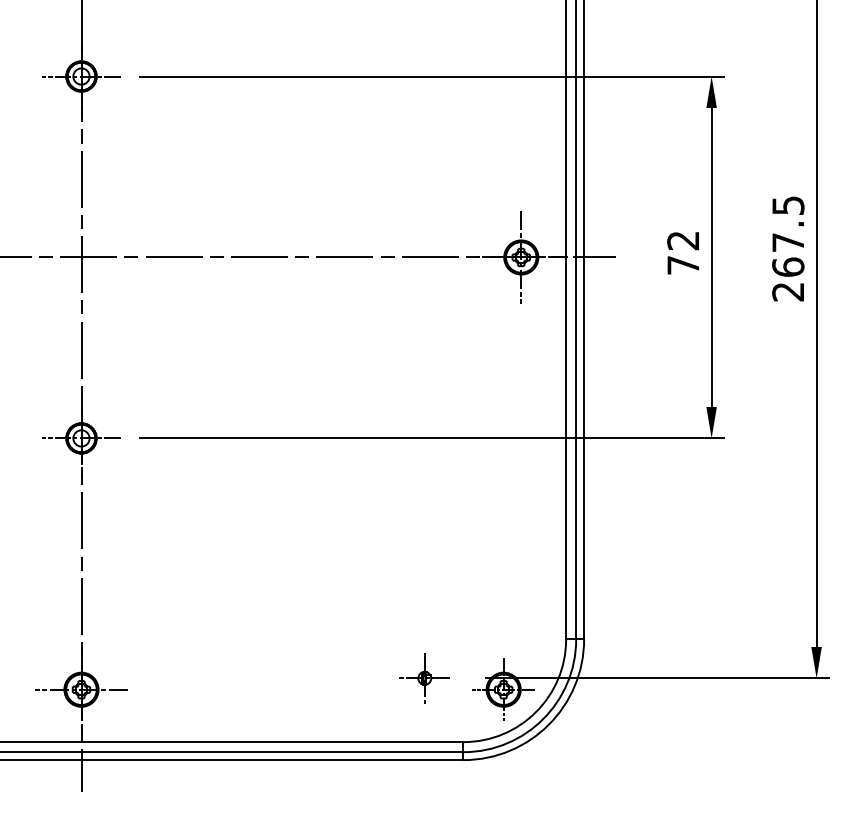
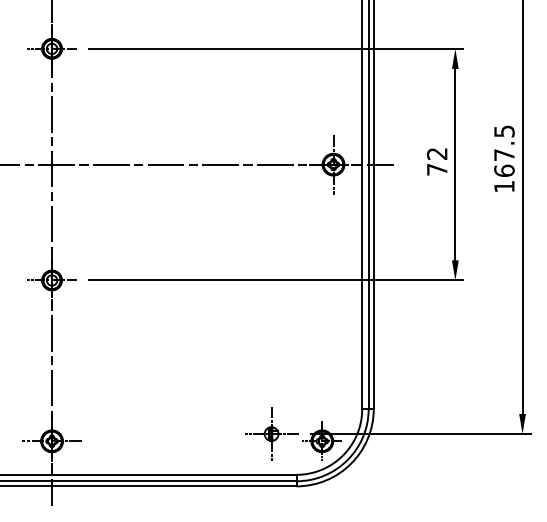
text: (788, 291) -> (504, 186), 267.5 -> 167.5
part: (424, 677) -> (271, 433), size x1.67

